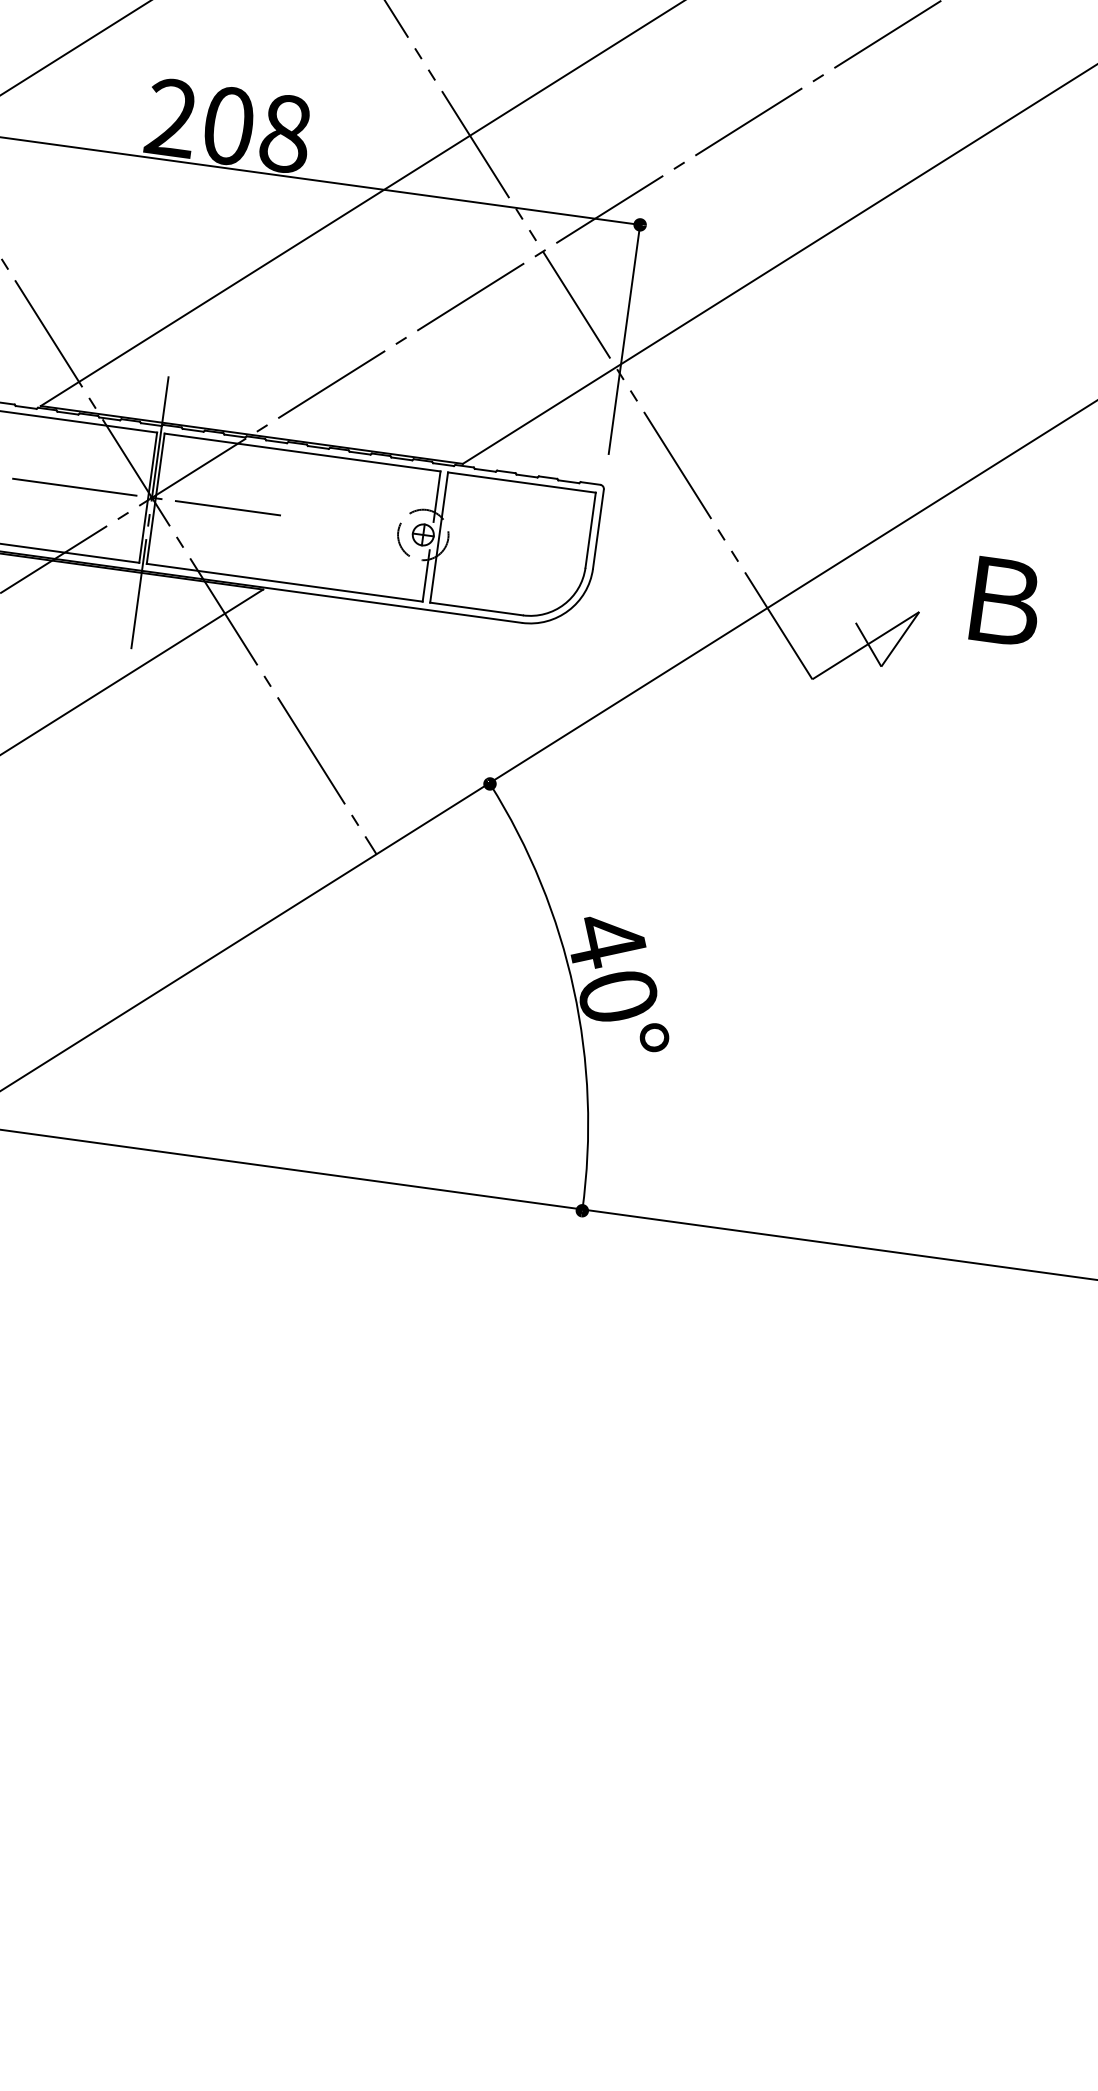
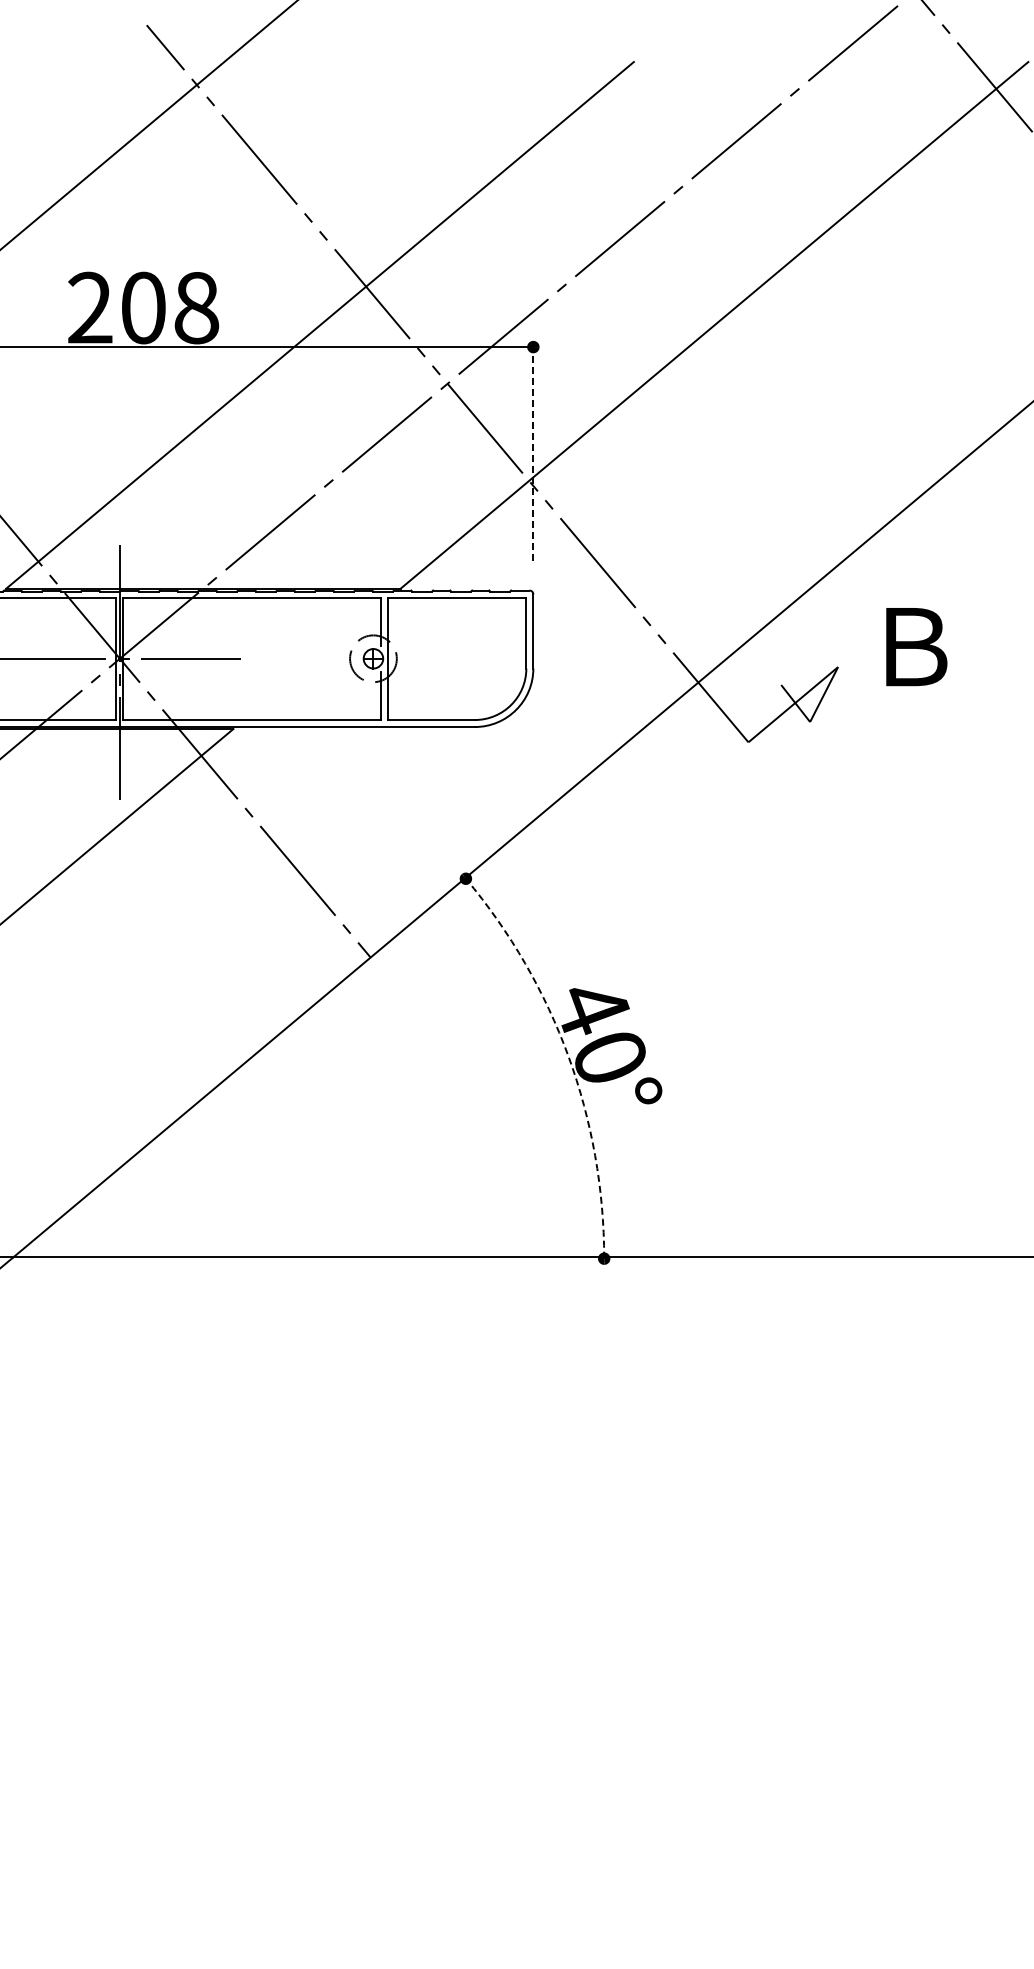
line: (624, 337) -> (533, 452), solid -> dashed
arc: (573, 989) -> (568, 1056), solid -> dashed

